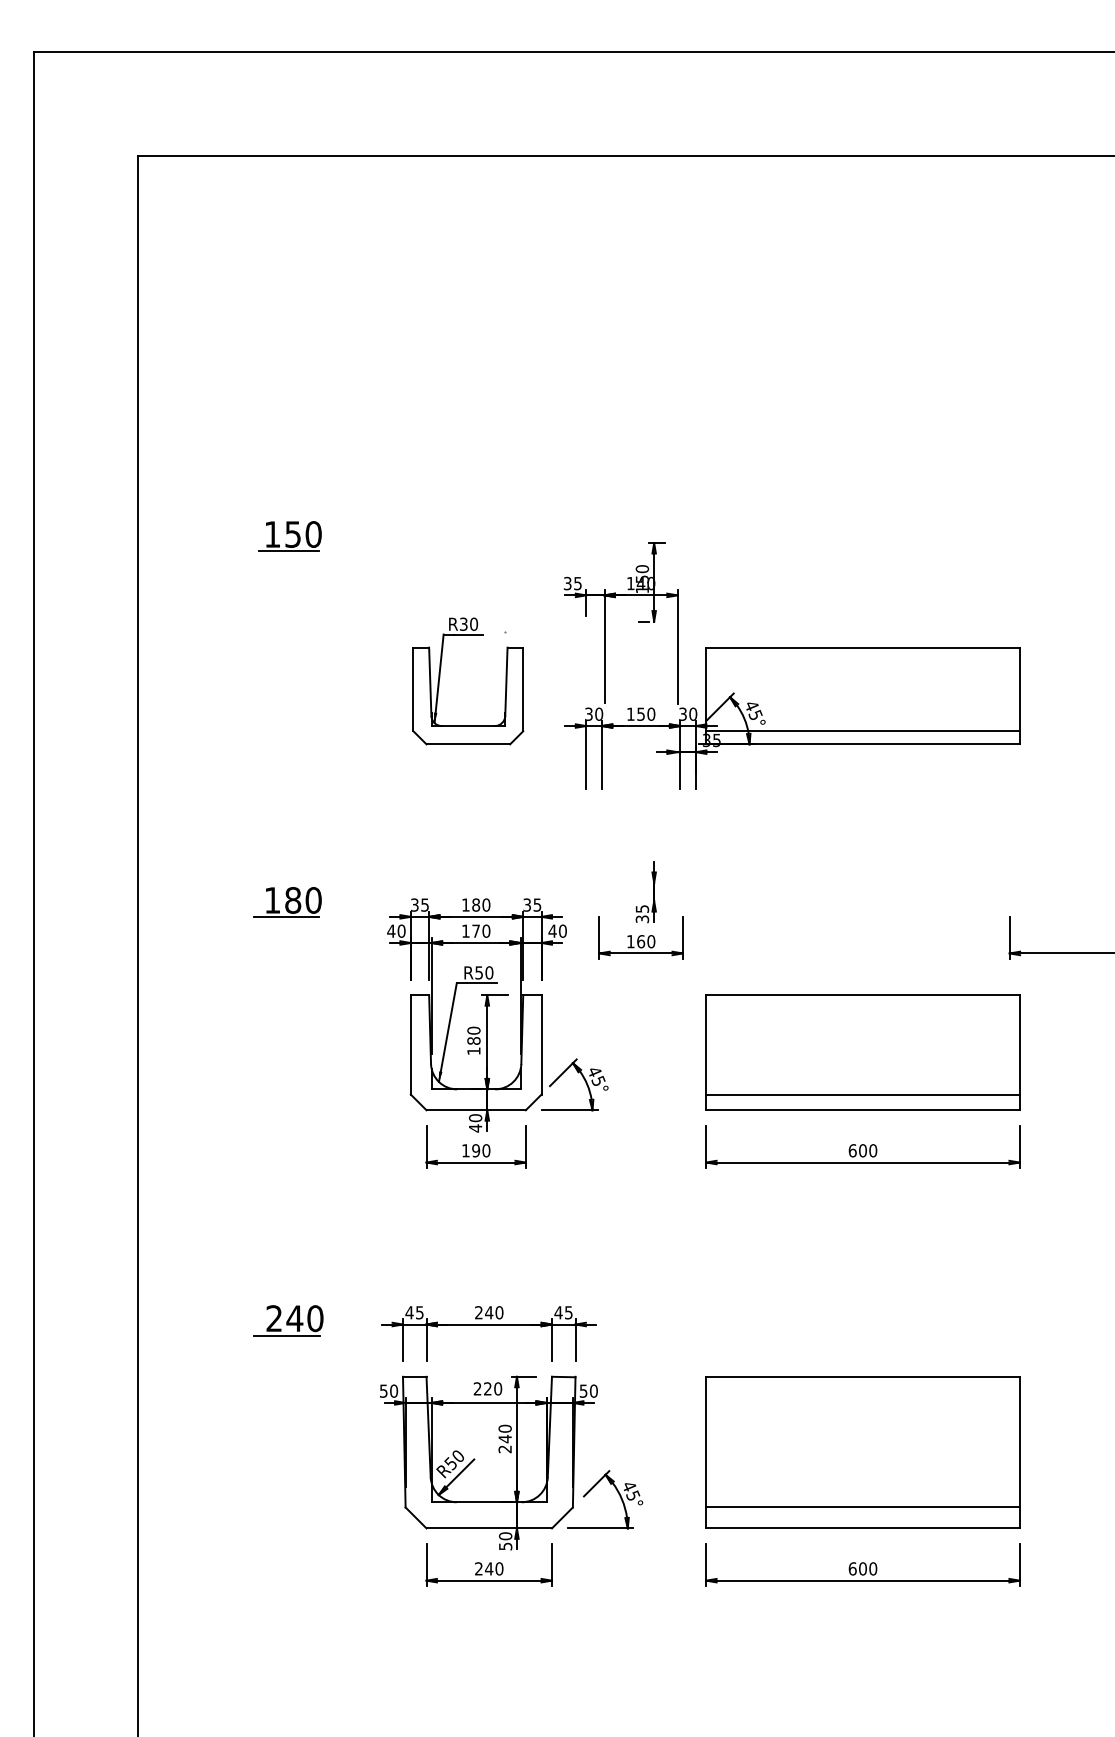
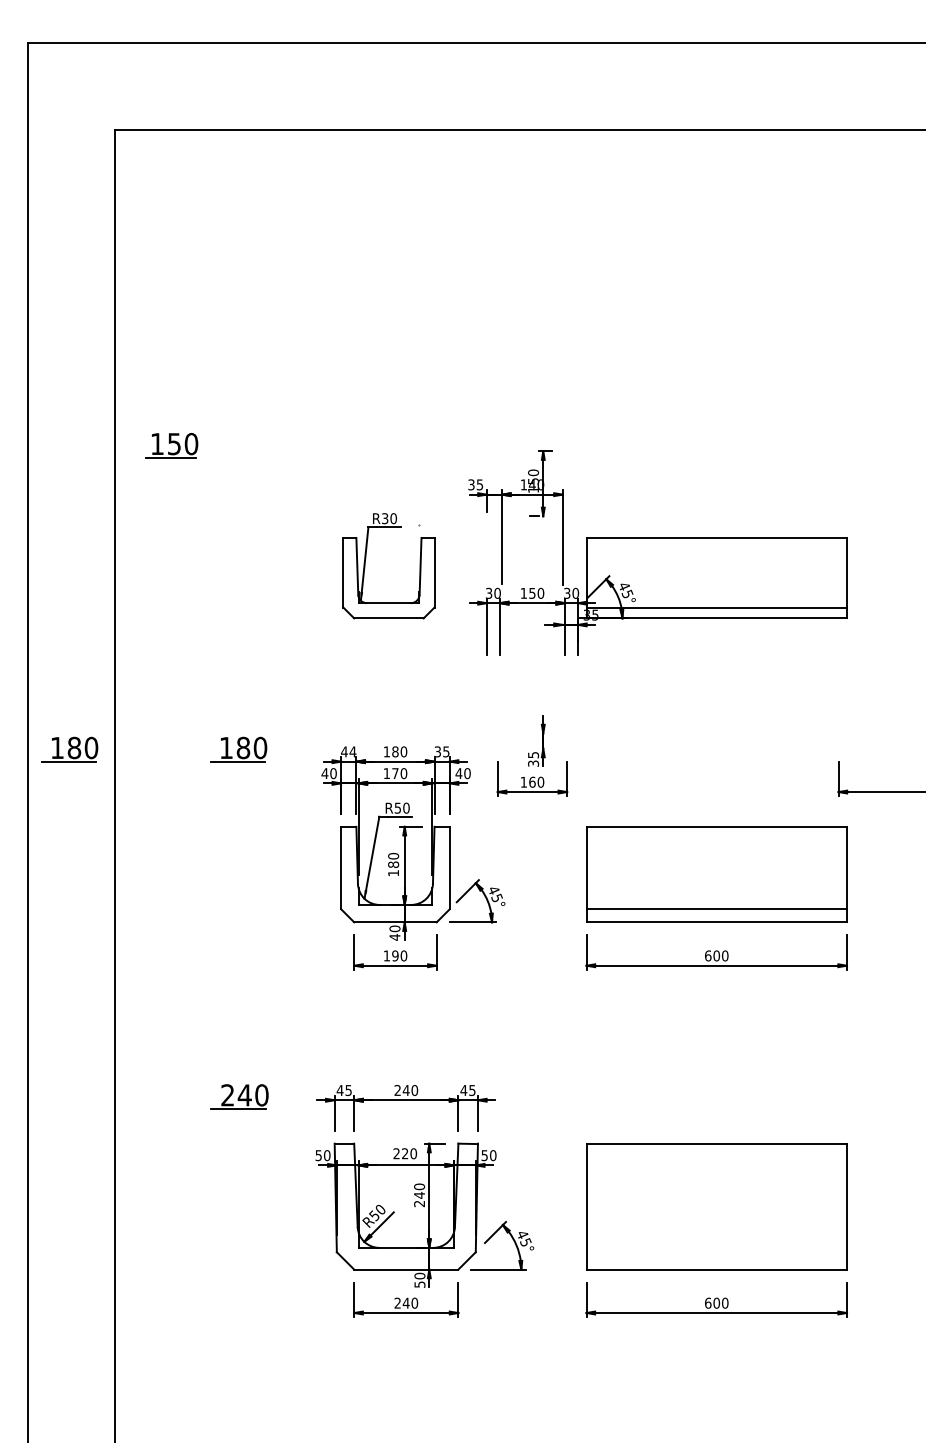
part: (289, 536) -> (171, 445), moved
part: (83, 902) -> (69, 749), added
text: (419, 904) -> (348, 751), 35 -> 44
line: (862, 1507) -> (716, 1252), removed

